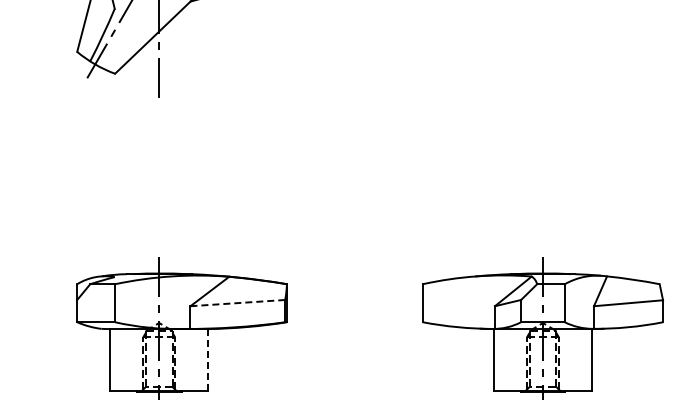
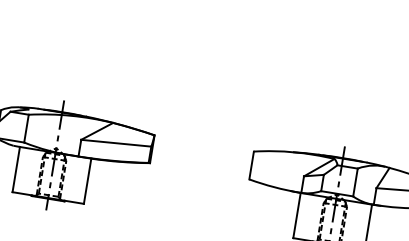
line: (237, 303) -> (115, 143), dashed -> solid
line: (207, 359) -> (87, 180), dashed -> solid

